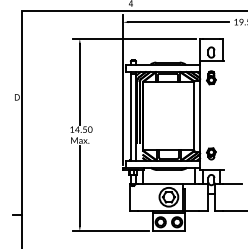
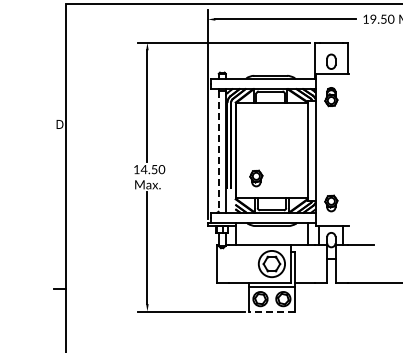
line: (130, 117) -> (218, 152), solid -> dashed
part: (157, 136) -> (256, 178), added
line: (168, 231) -> (271, 311), solid -> dashed

